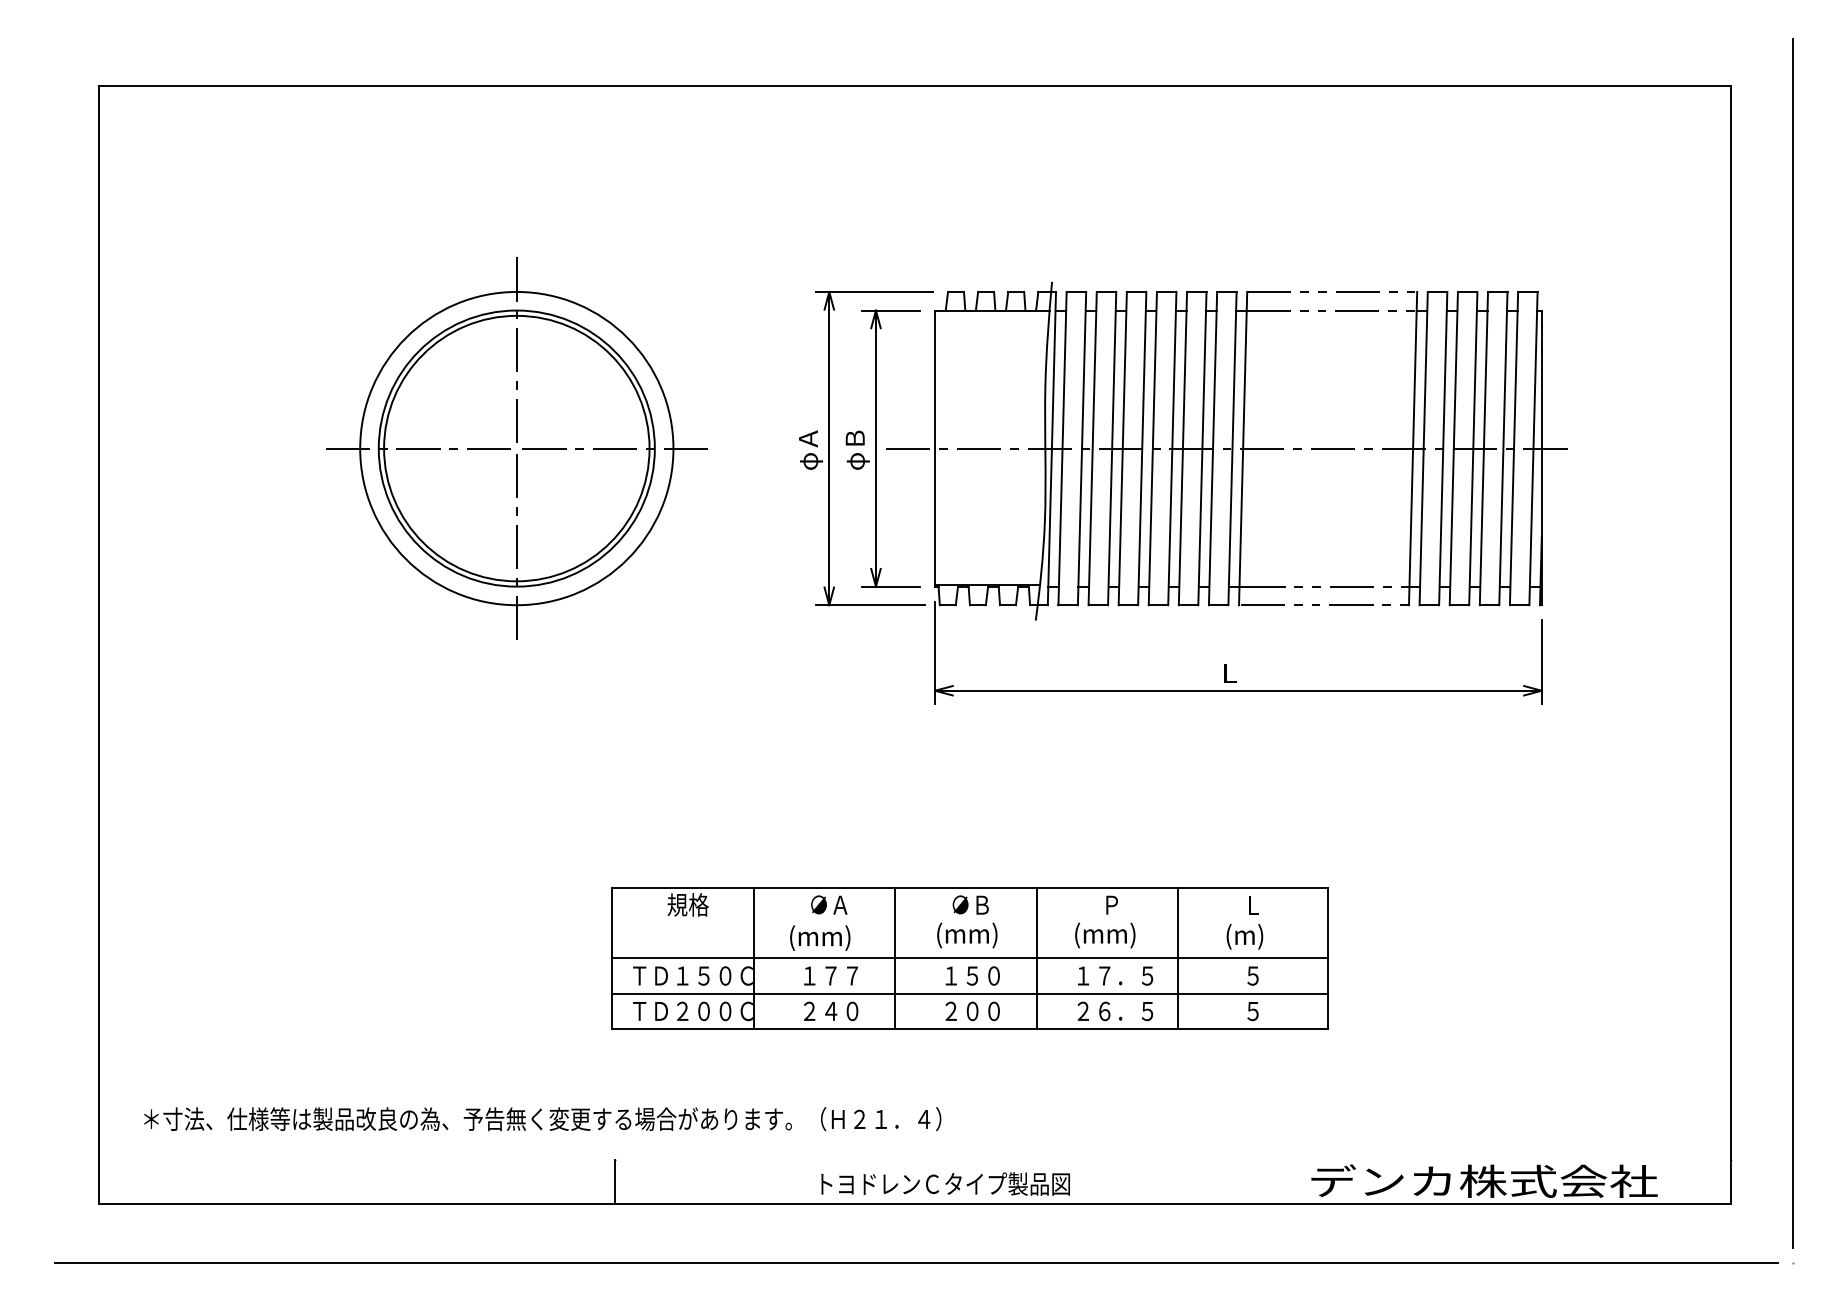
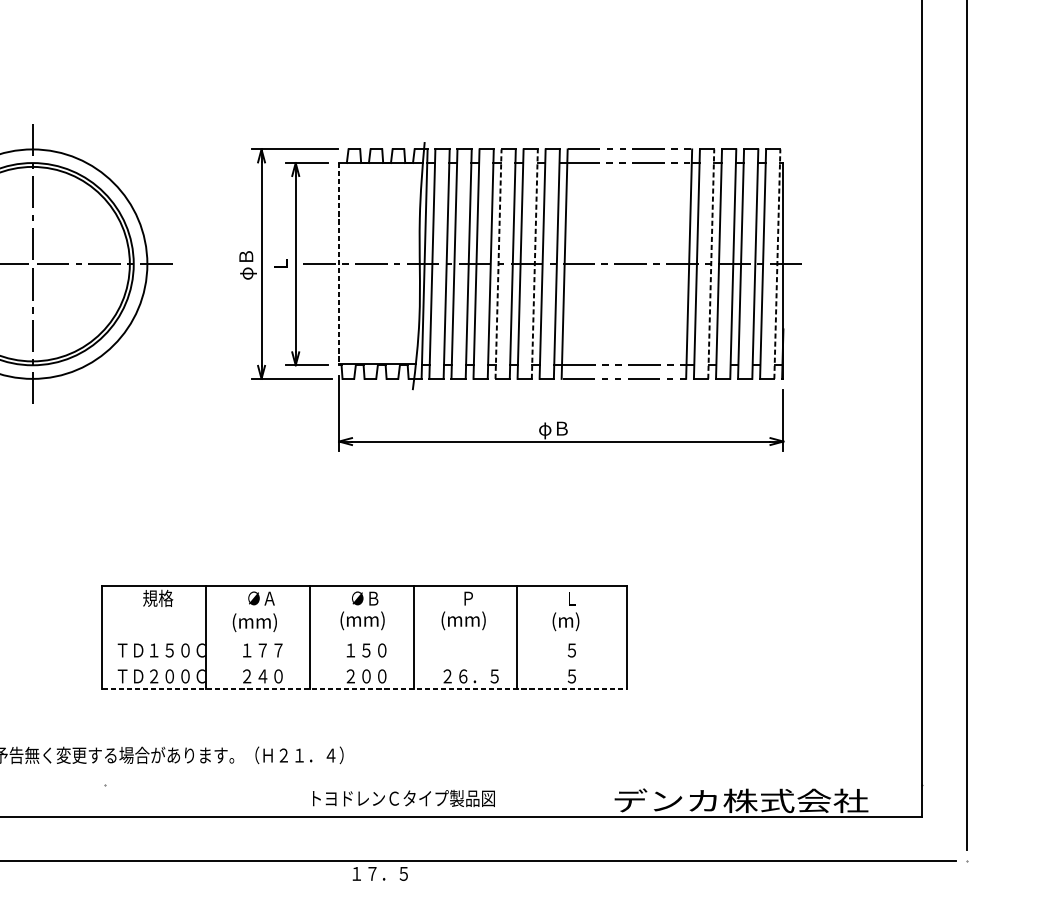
text: (808, 438) -> (246, 256), φＡ -> φＢ
line: (1152, 448) -> (498, 264), solid -> dashed
line: (1202, 448) -> (534, 264), solid -> dashed
line: (1443, 448) -> (711, 264), solid -> dashed
line: (1533, 448) -> (777, 264), solid -> dashed
text: (857, 449) -> (282, 264), φＢ -> Ｌ
line: (935, 449) -> (339, 264), solid -> dashed
text: (1227, 675) -> (553, 430), Ｌ -> φＢ
line: (969, 958) -> (364, 637), removed
text: (1115, 975) -> (380, 873), moved
line: (969, 993) -> (364, 663), removed
line: (969, 1029) -> (364, 689), solid -> dashed
line: (615, 1181) -> (104, 801), removed
text: (945, 1183) -> (403, 798), moved

